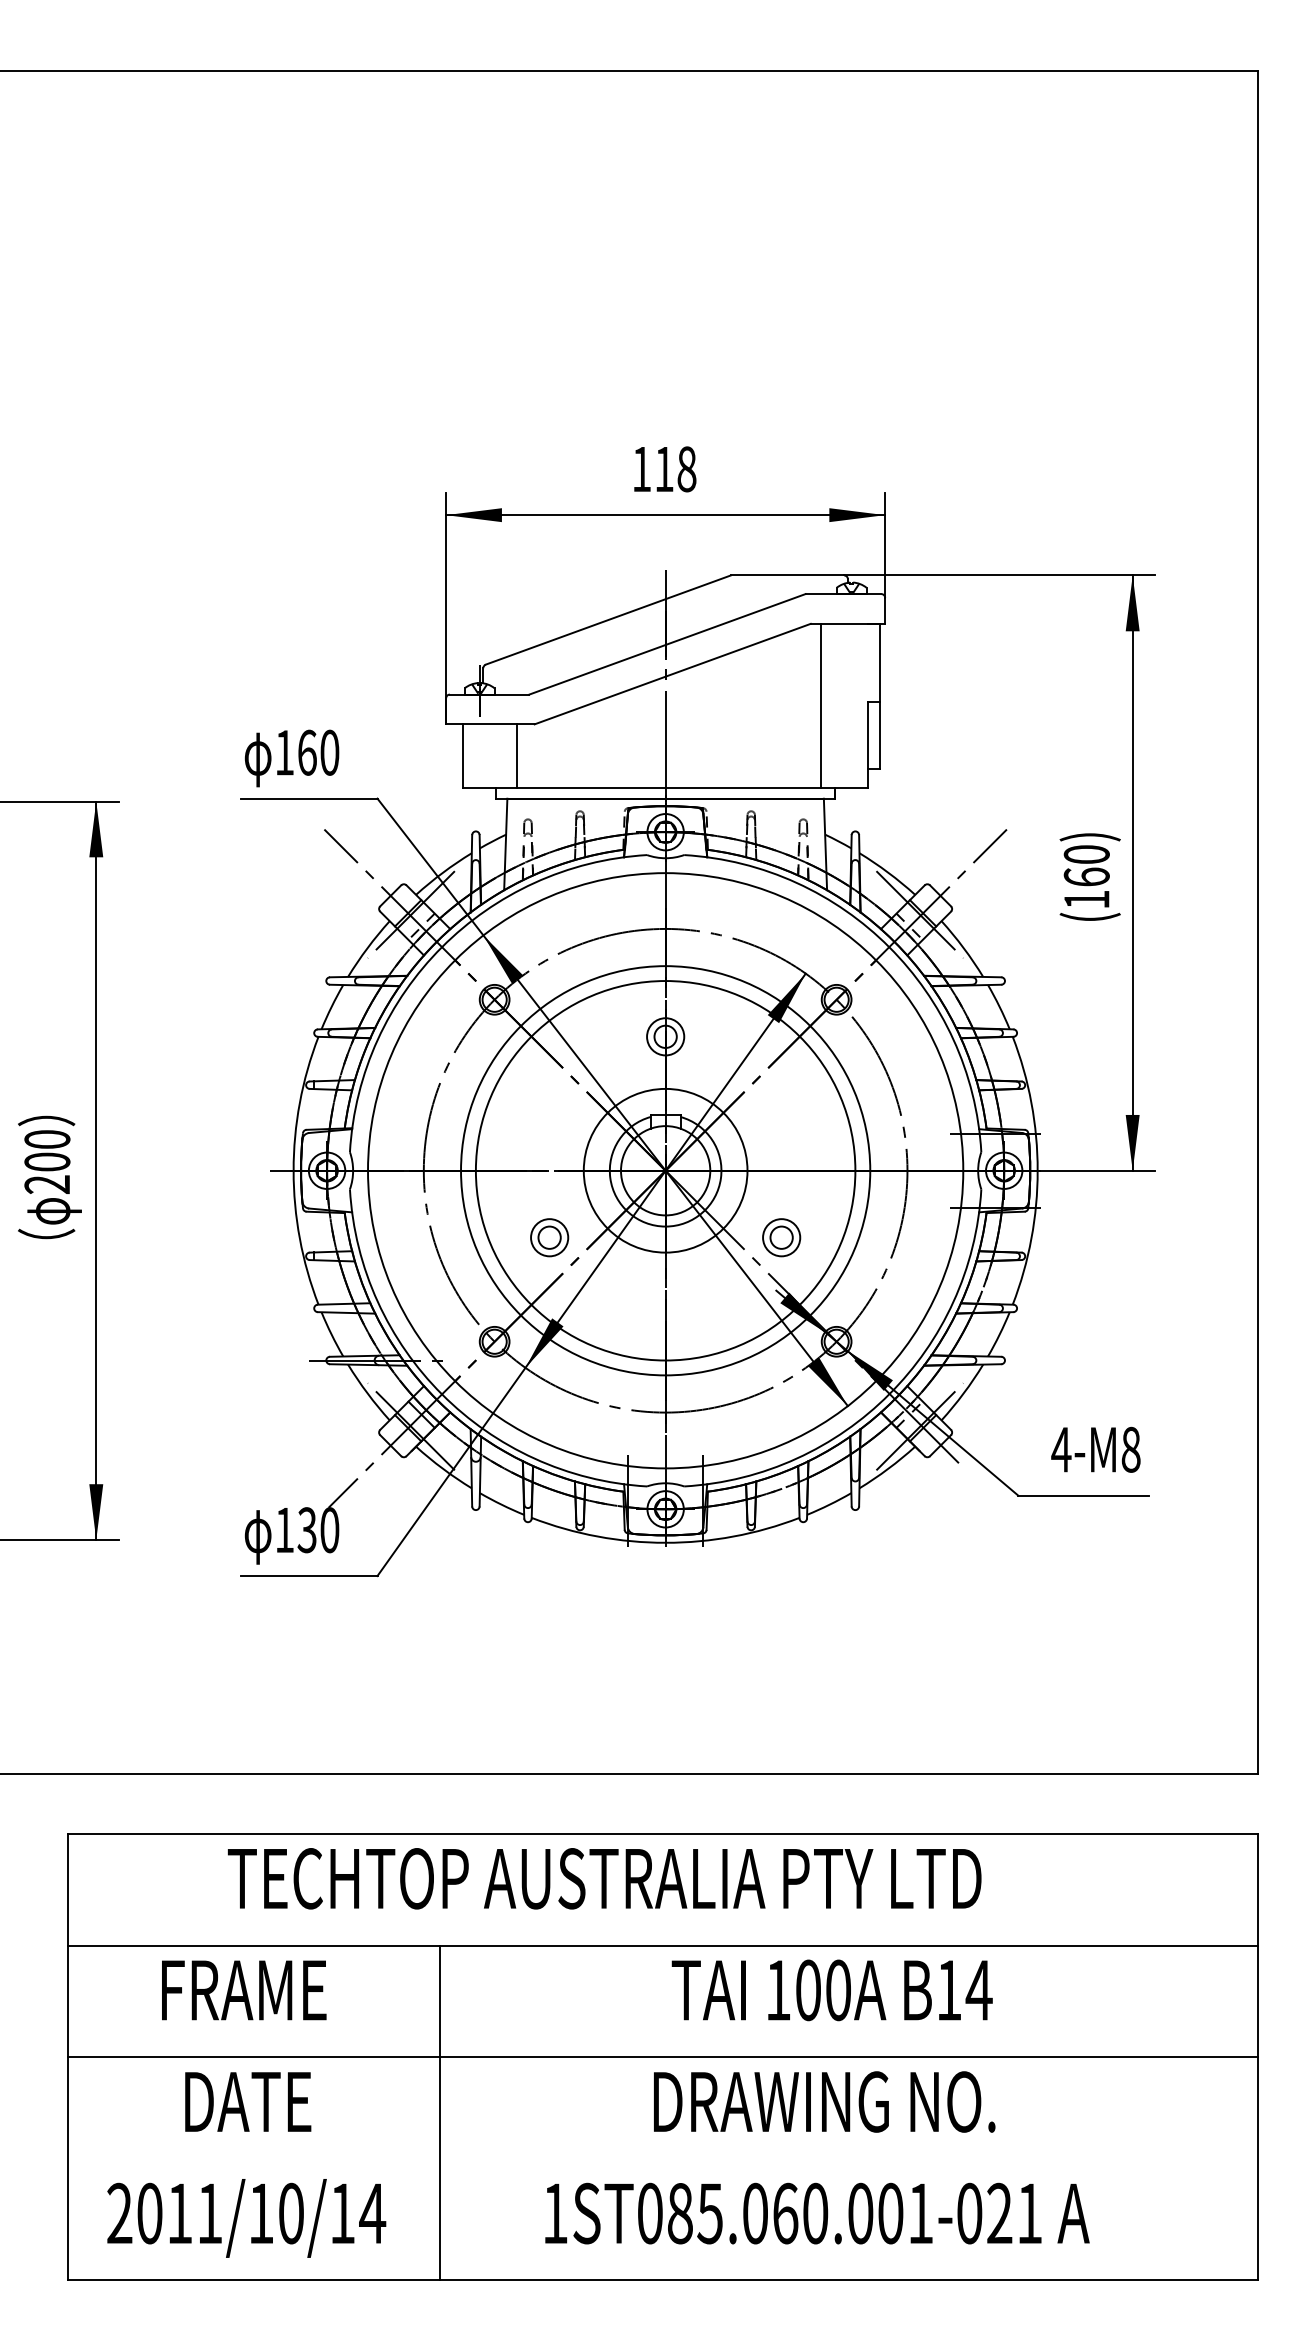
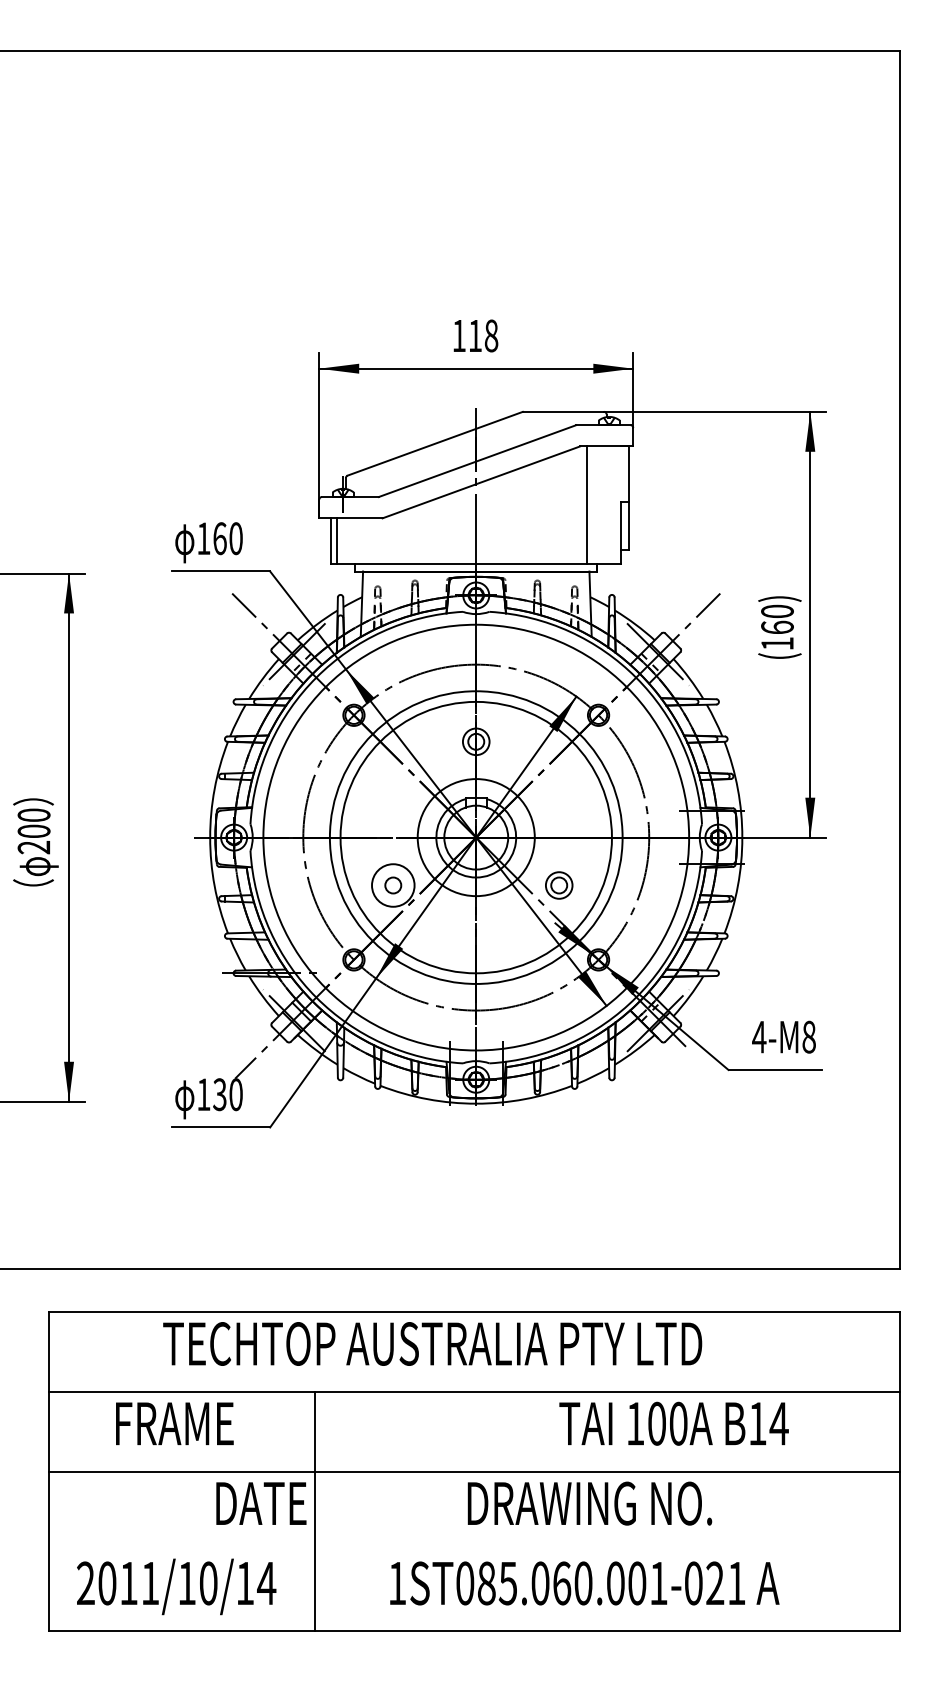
line: (516, 755) -> (336, 540), moved
circle: (549, 1237) -> (393, 885), size x1.6
text: (831, 1990) -> (673, 1423), moved
text: (248, 2101) -> (261, 1503), moved

